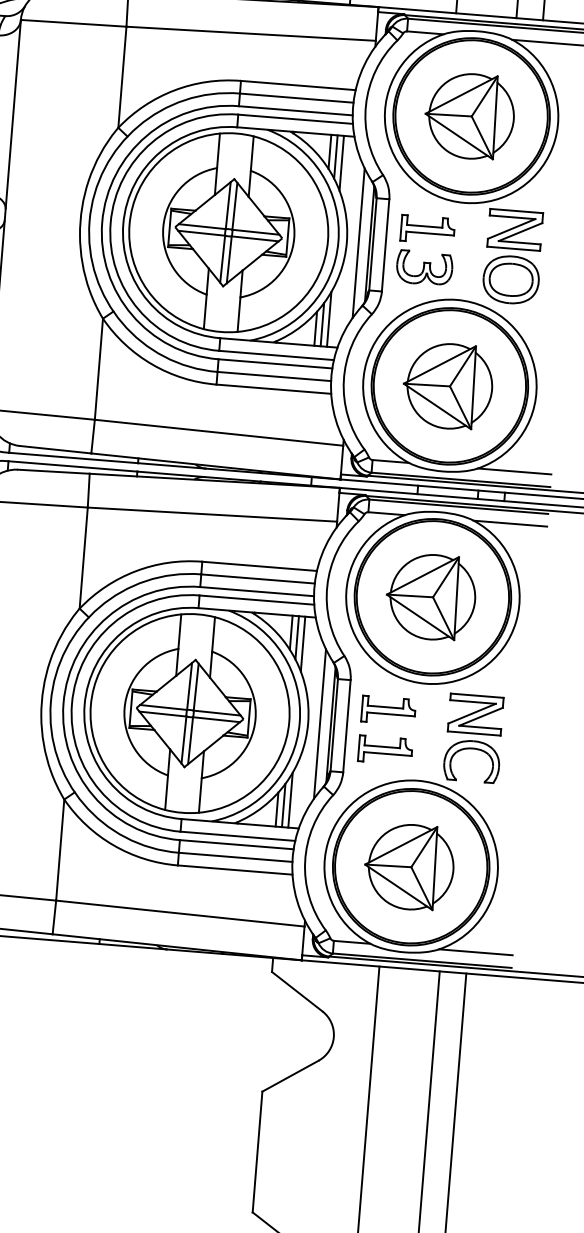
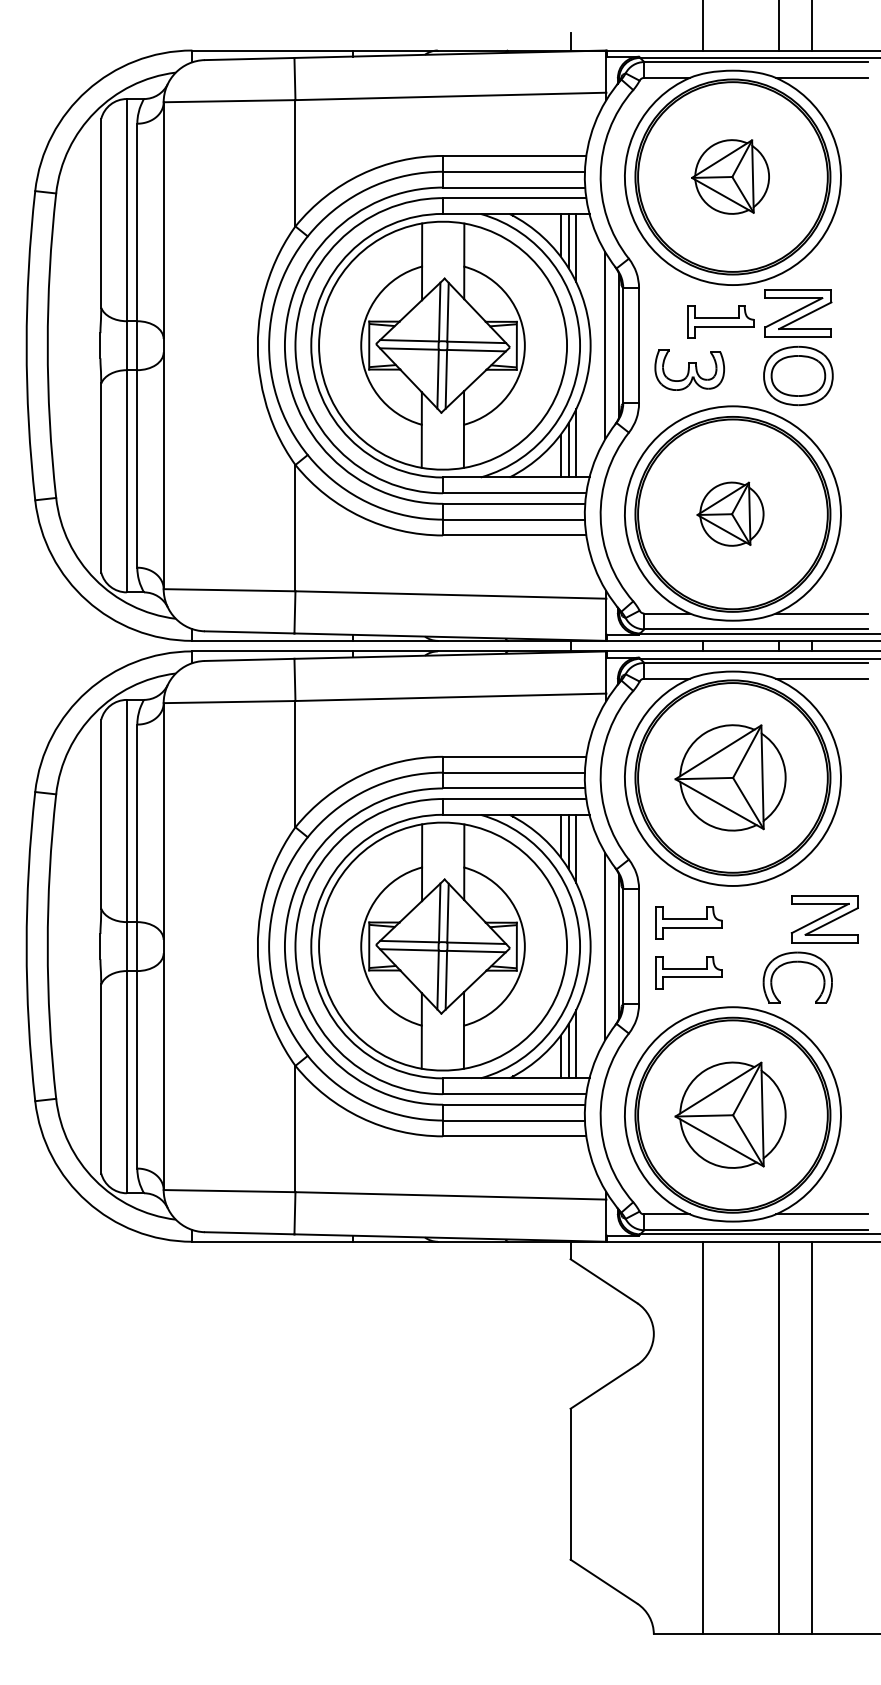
part: (469, 115) -> (730, 176), size x0.7
part: (427, 229) -> (720, 321), moved
part: (447, 385) -> (730, 513), size x0.6
part: (475, 714) -> (824, 919), moved

